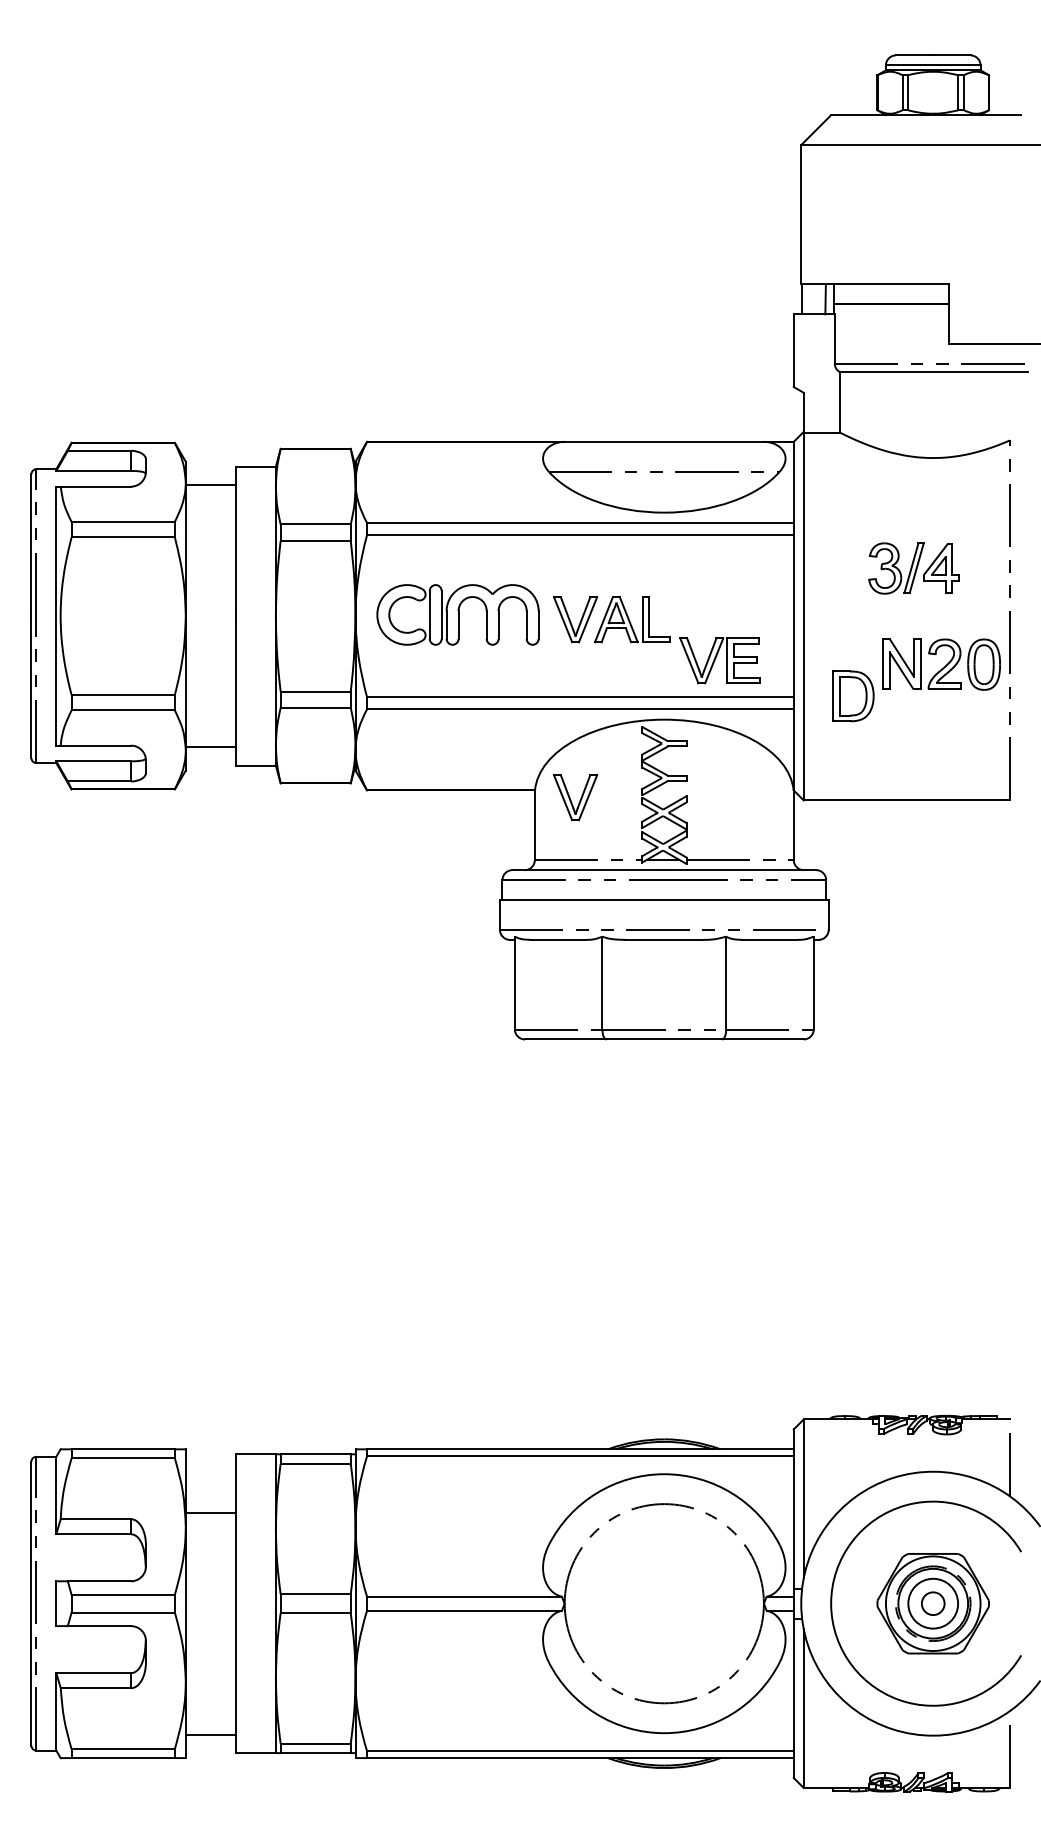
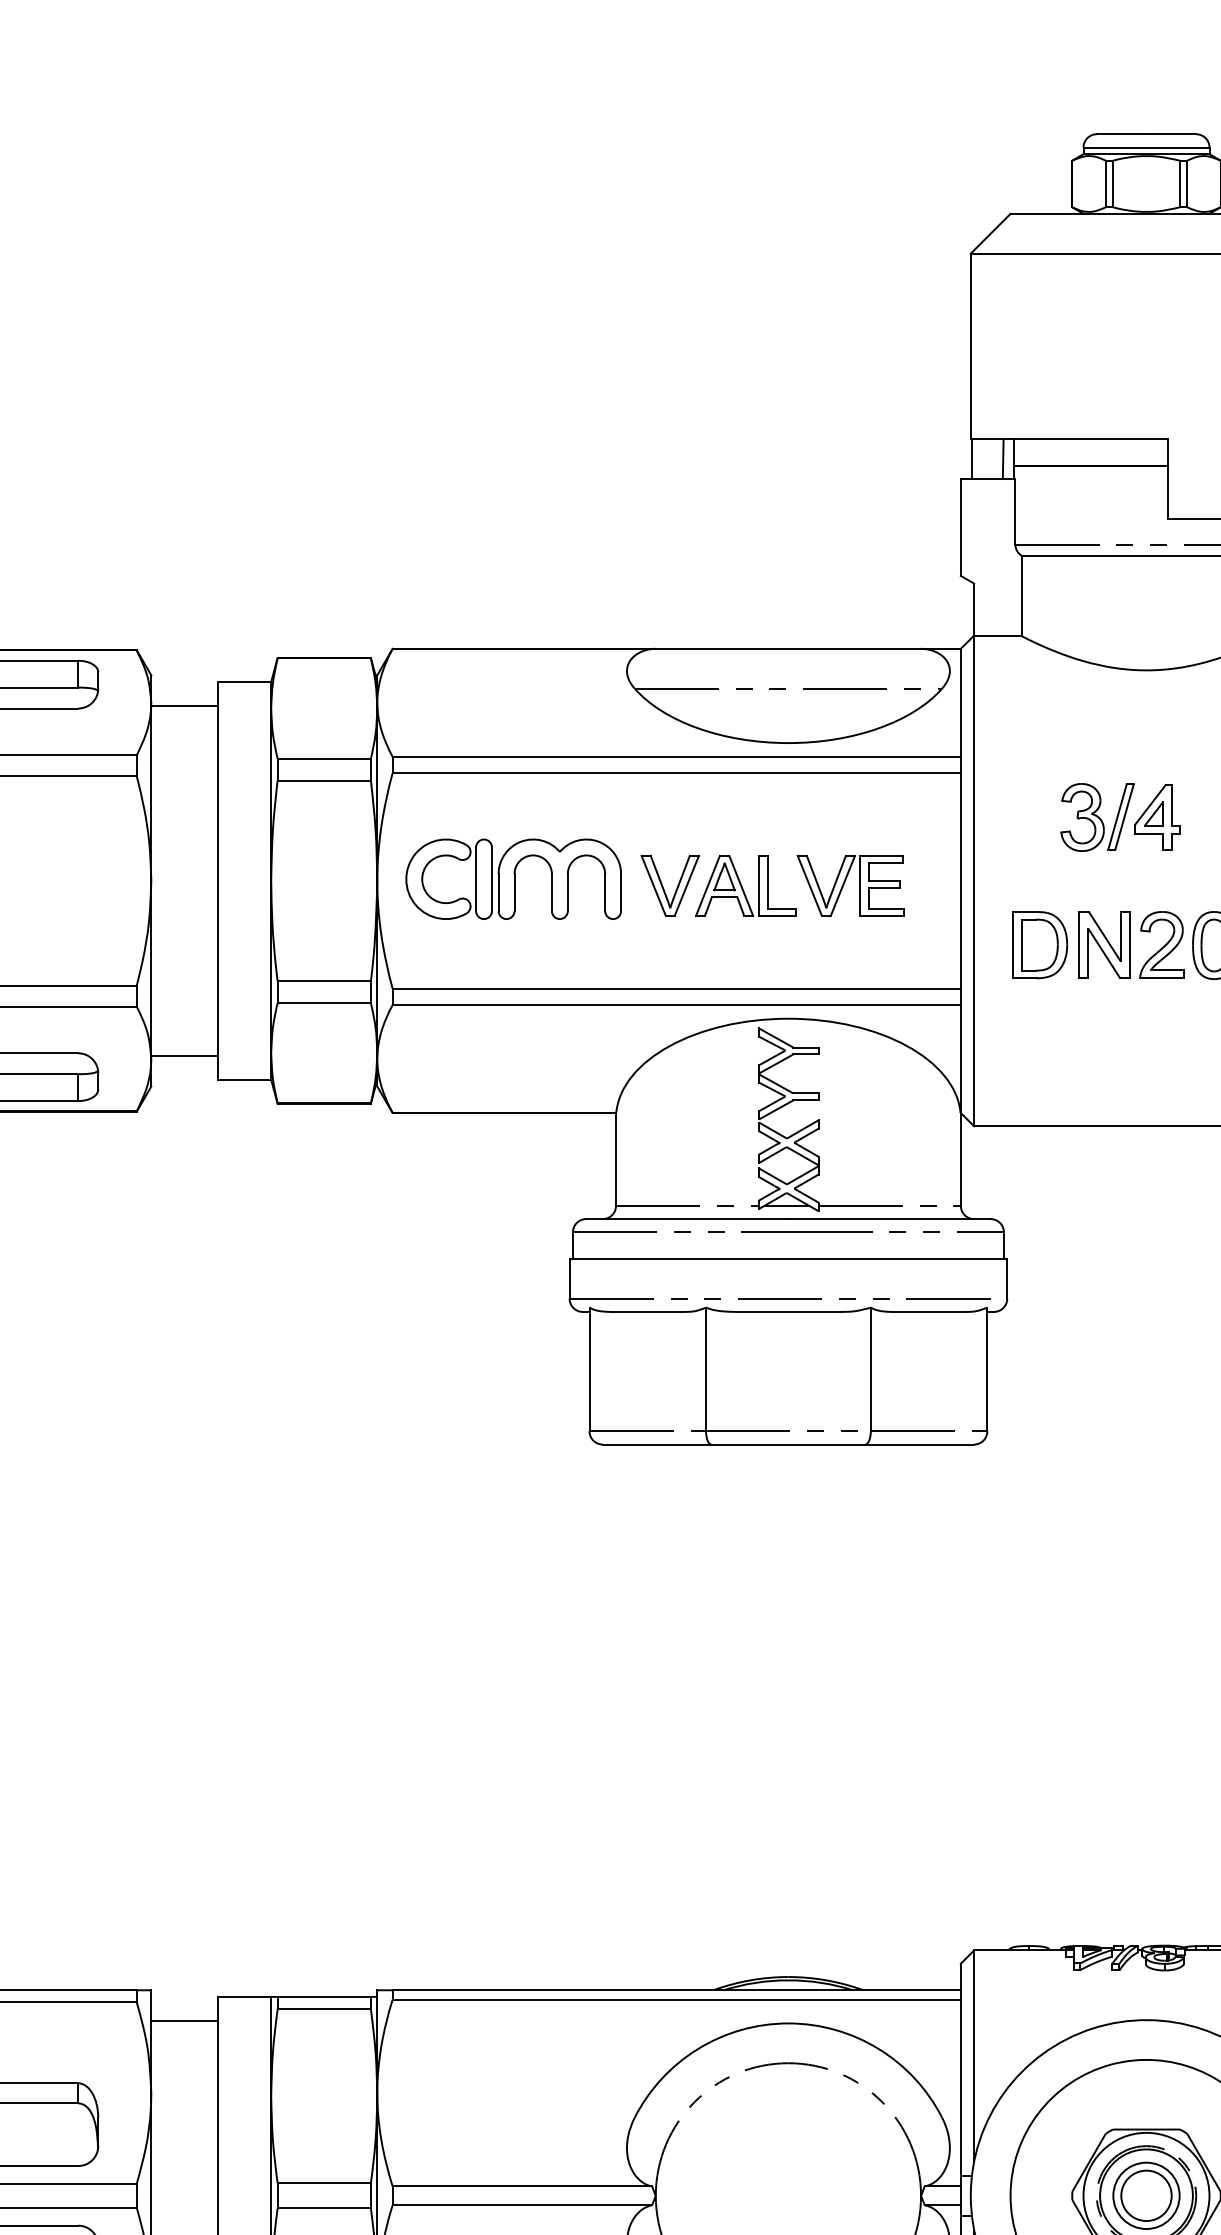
part: (719, 660) -> (849, 885), moved
part: (853, 696) -> (1040, 945), moved
part: (575, 797) -> (670, 1122), removed
line: (210, 1513) -> (184, 2021), moved
circle: (933, 1603) -> (1146, 2195), size x1.67

